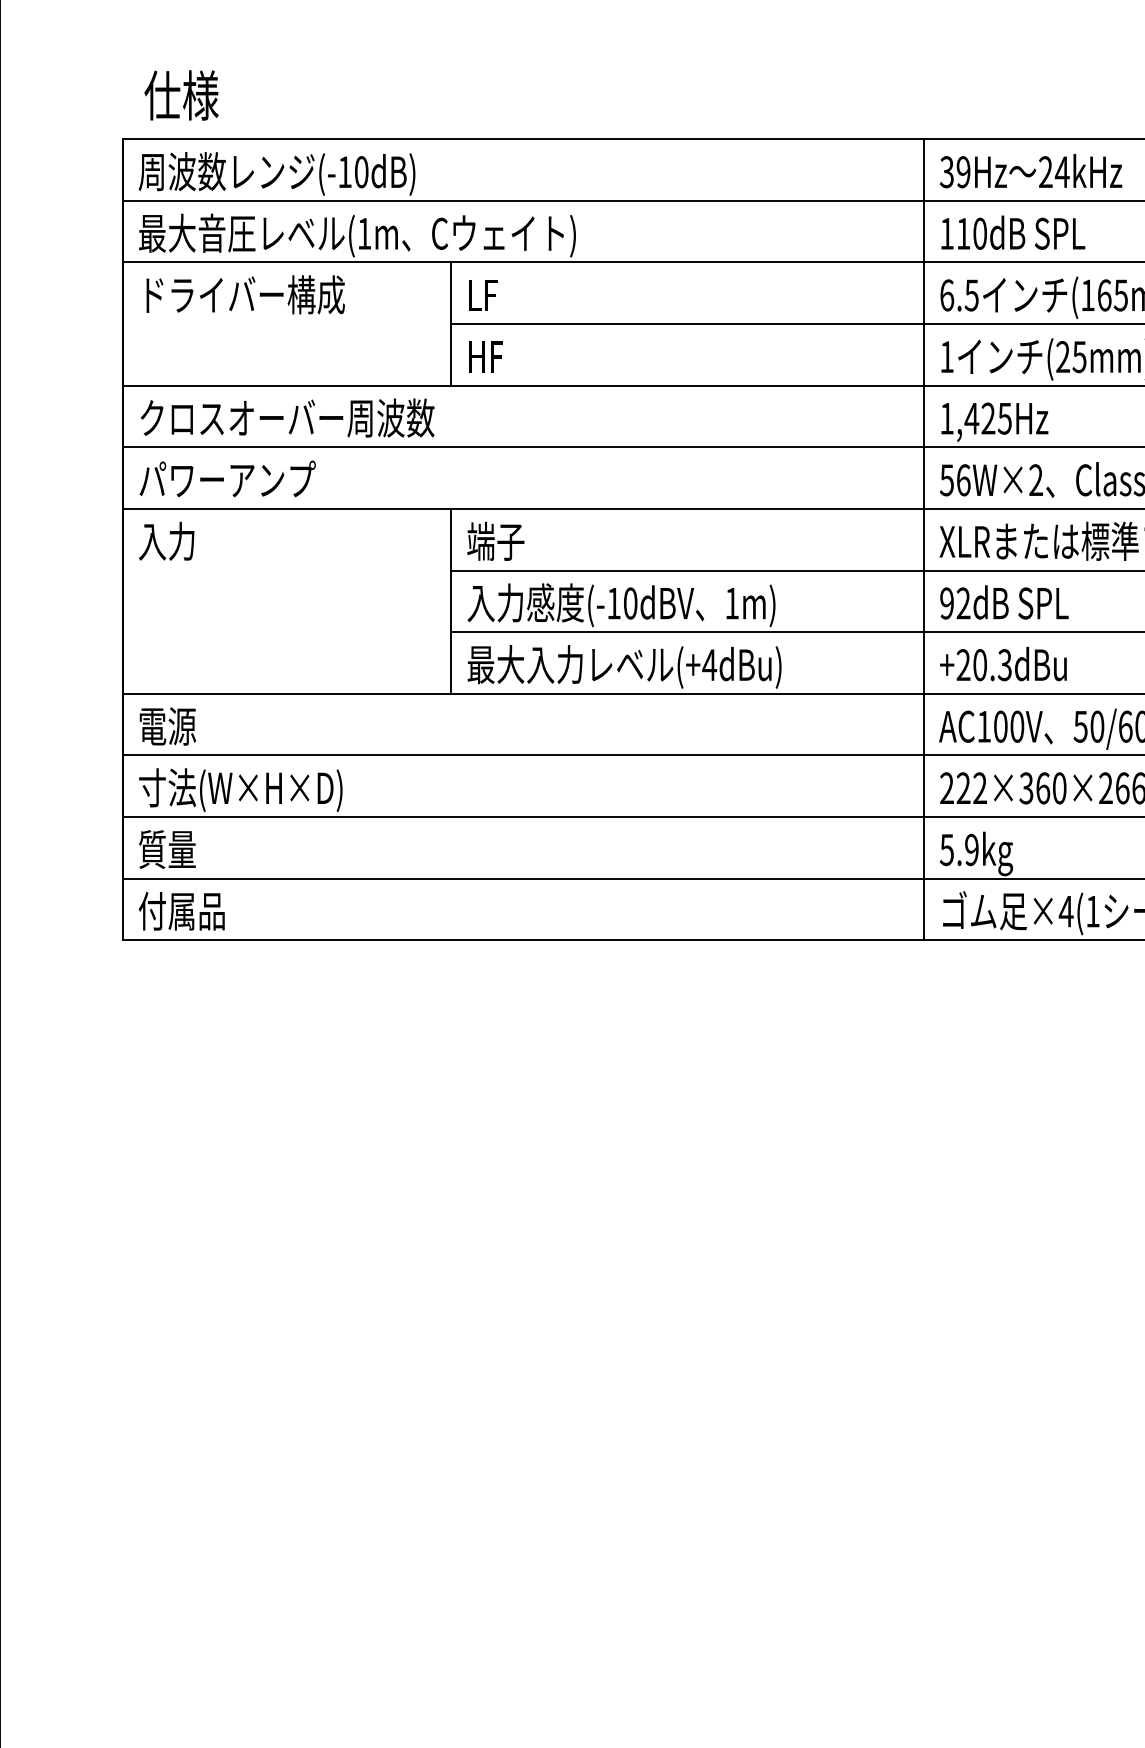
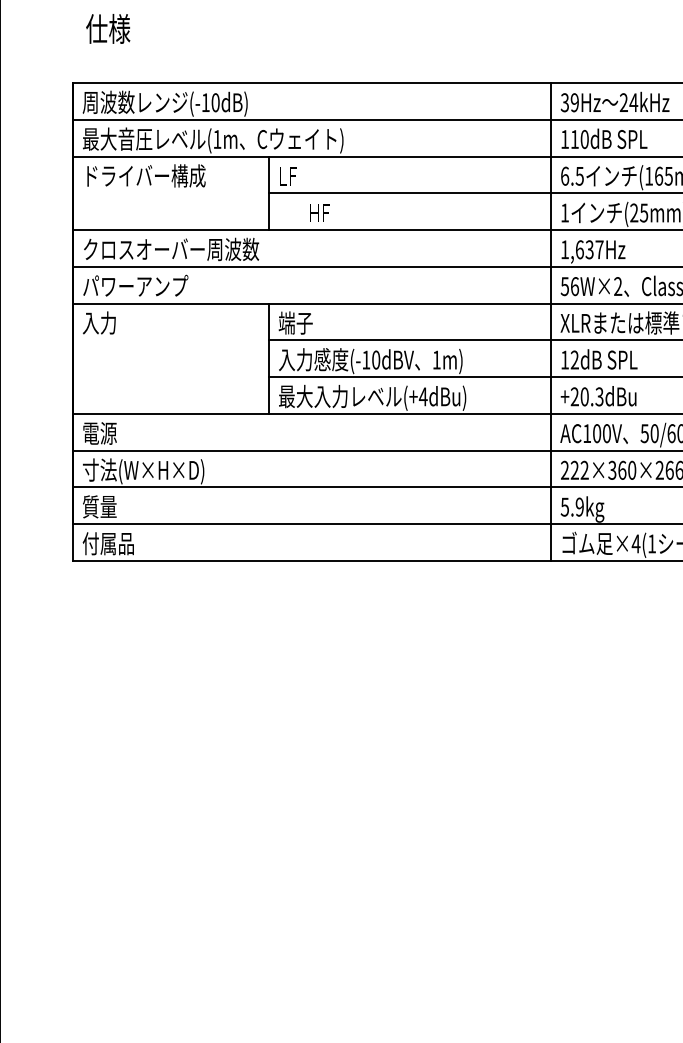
text: (182, 94) -> (108, 28), moved
text: (485, 356) -> (319, 212), moved
text: (988, 418) -> (589, 249), 1,425Hz -> 1,637Hz
text: (946, 602) -> (564, 359), 92dB -> 12dB

